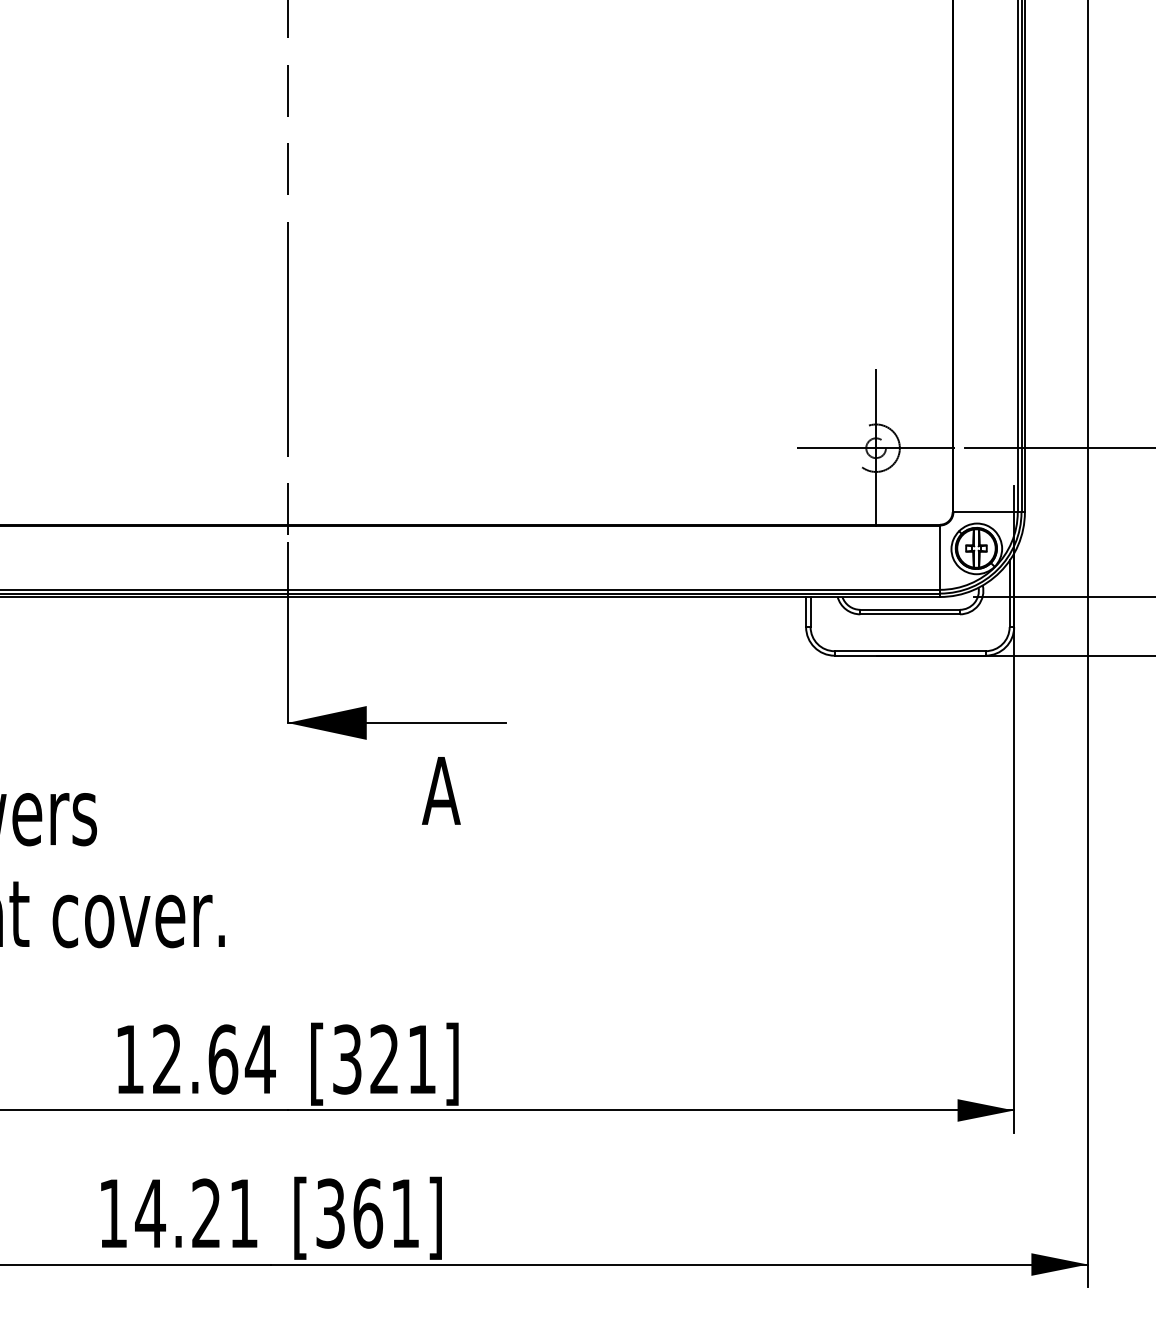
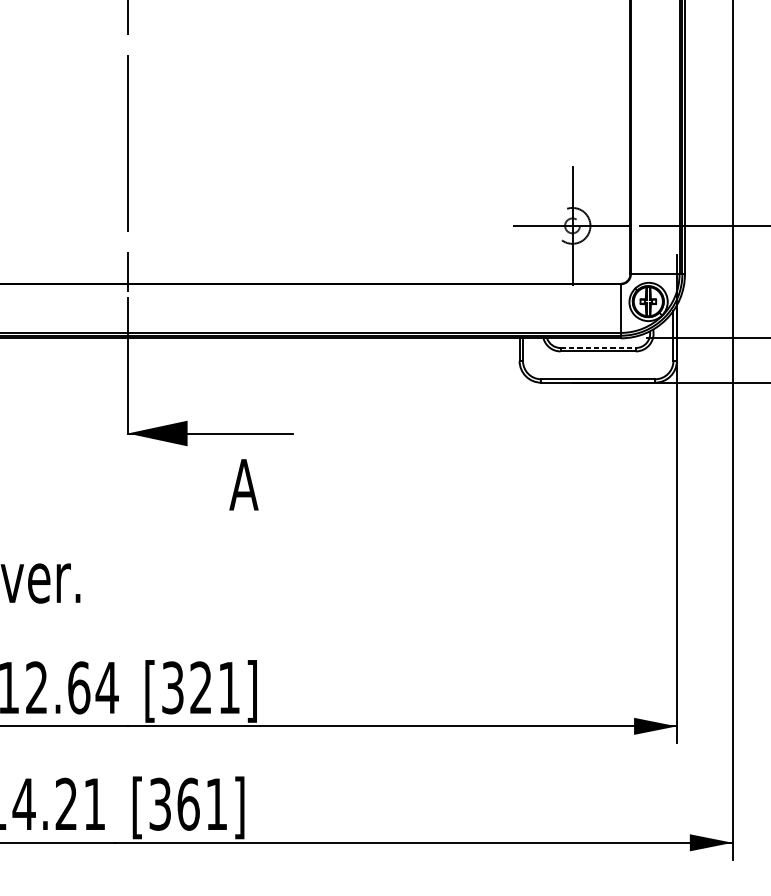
line: (910, 609) -> (598, 347), solid -> dashed

